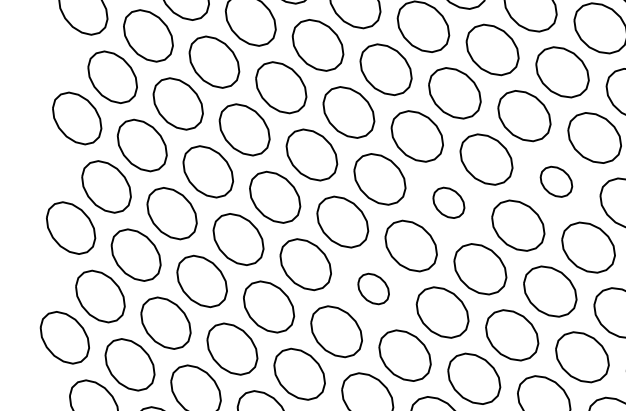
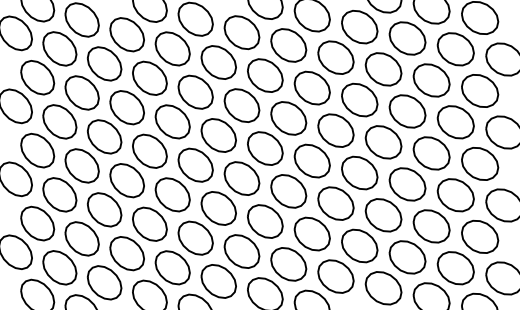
part: (555, 181) -> (335, 130), size x1.67
part: (449, 202) -> (265, 148), size x1.67
part: (373, 289) -> (218, 208), size x1.67

